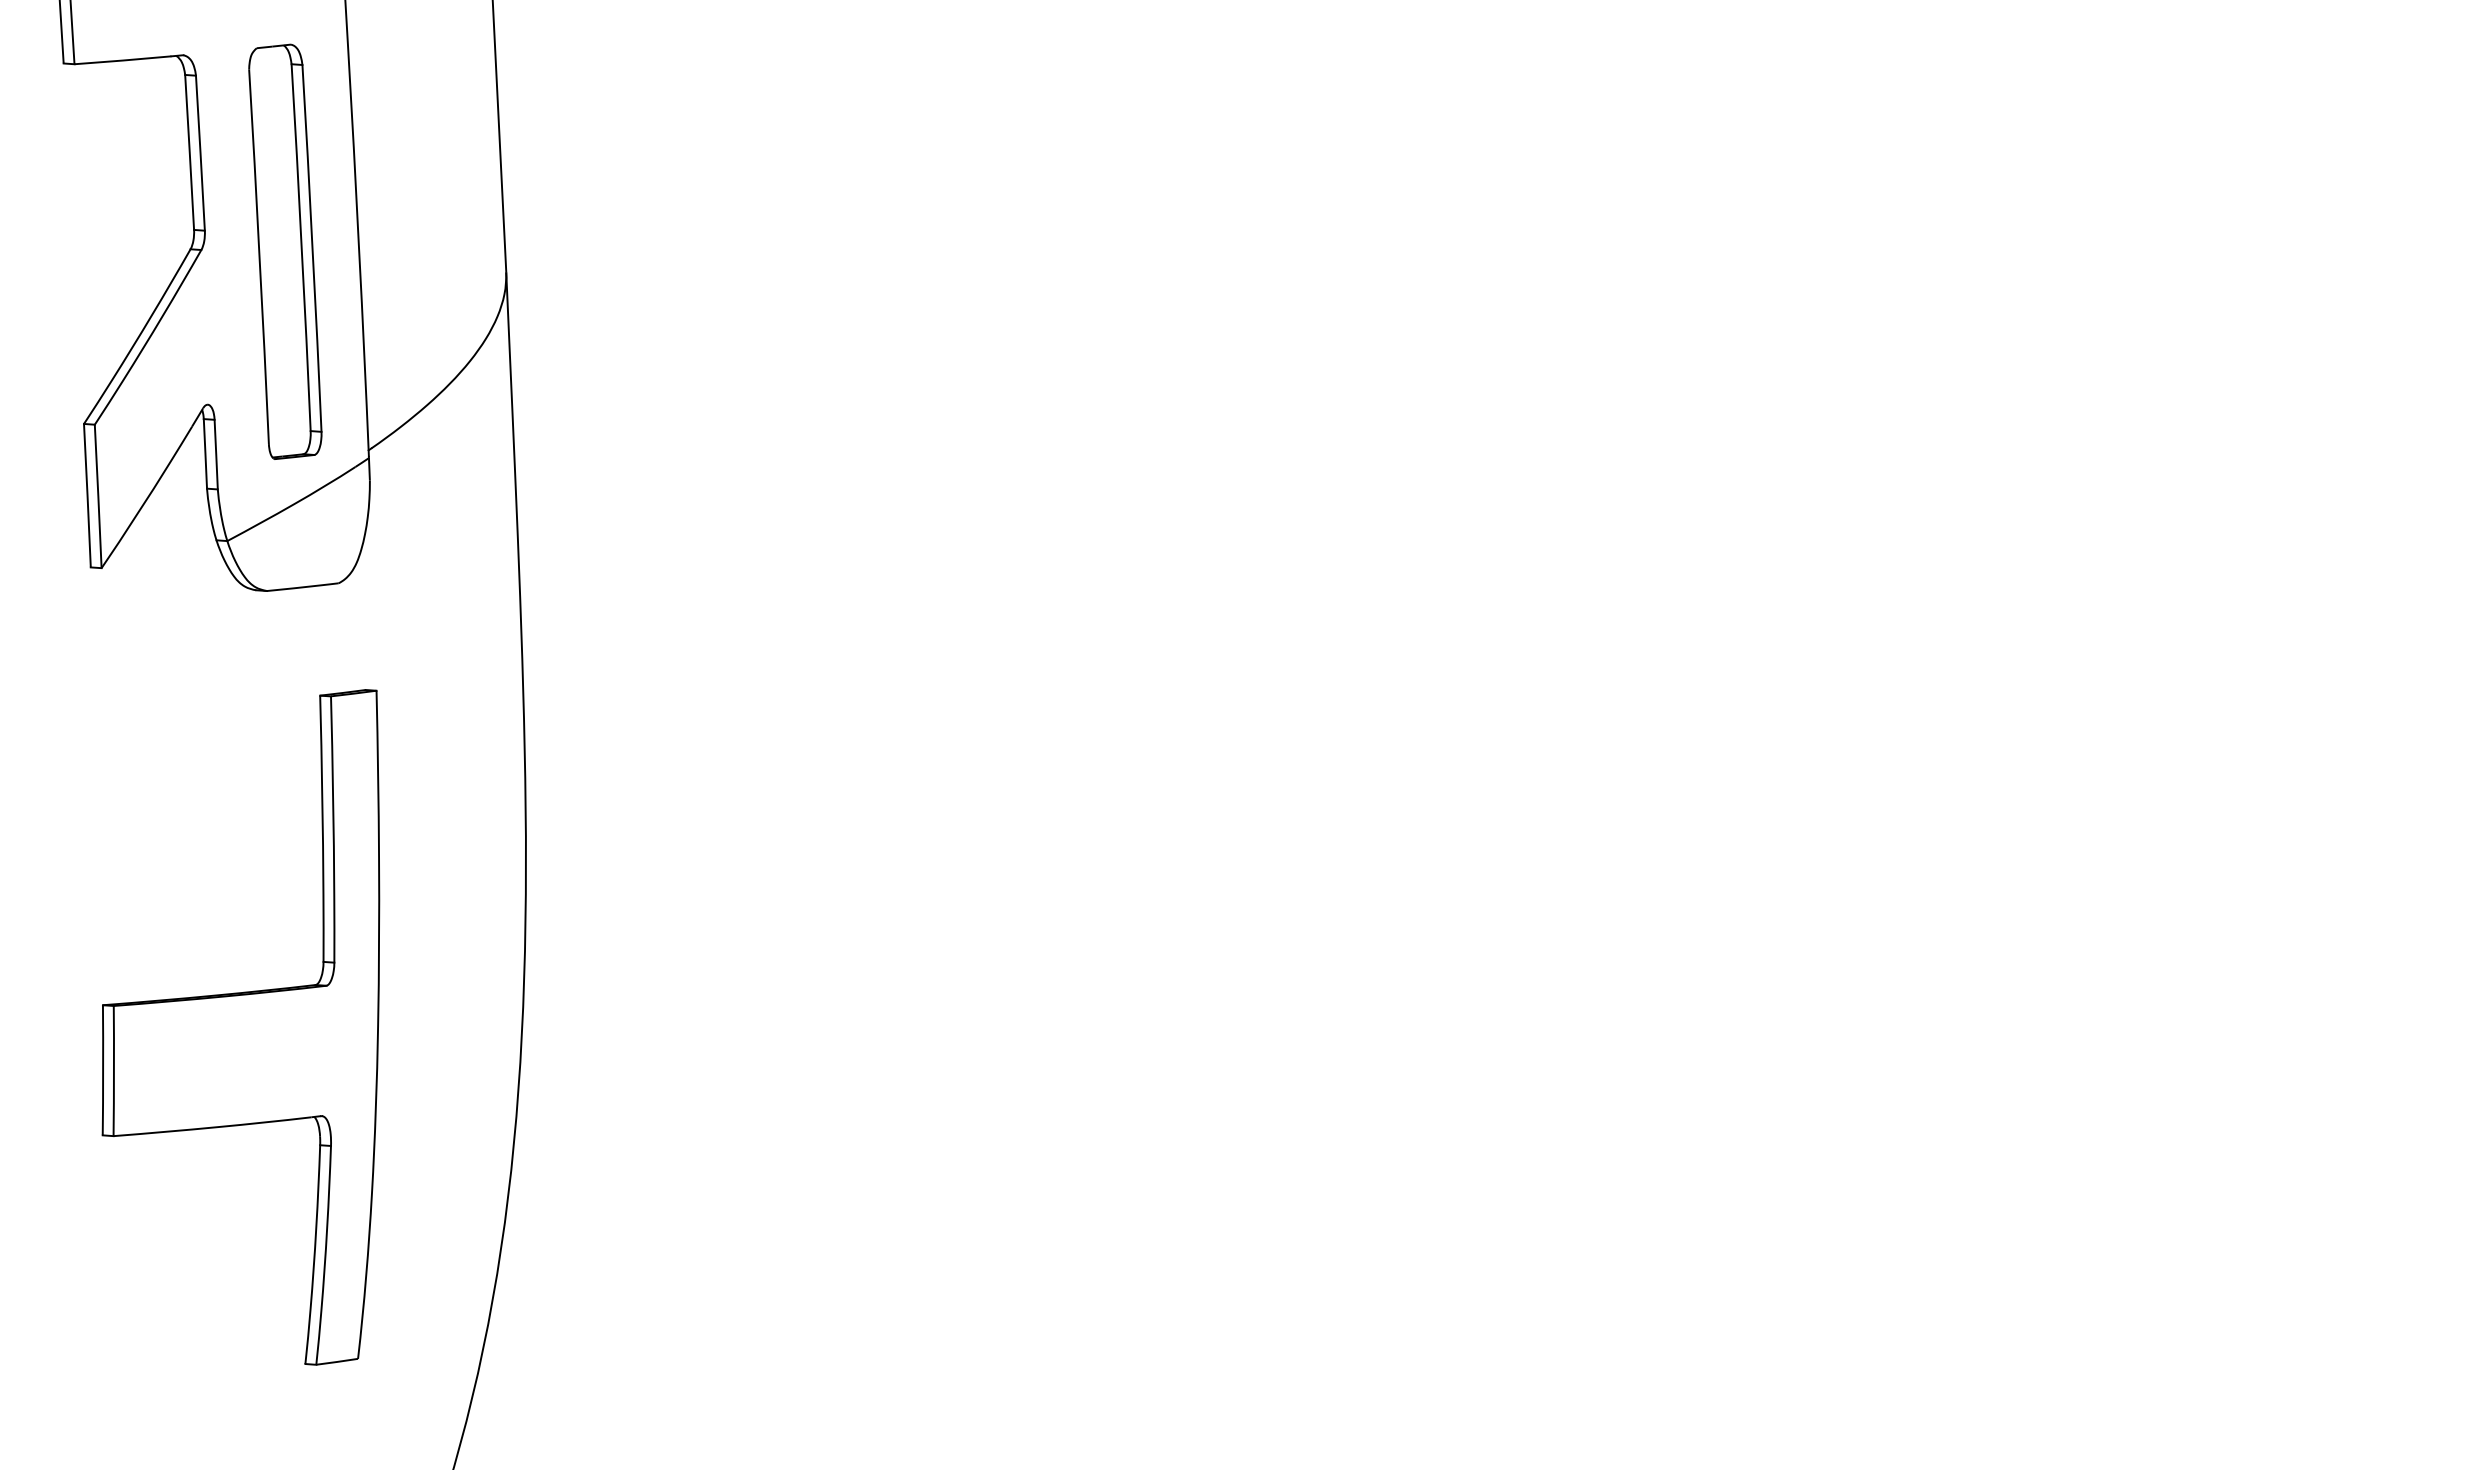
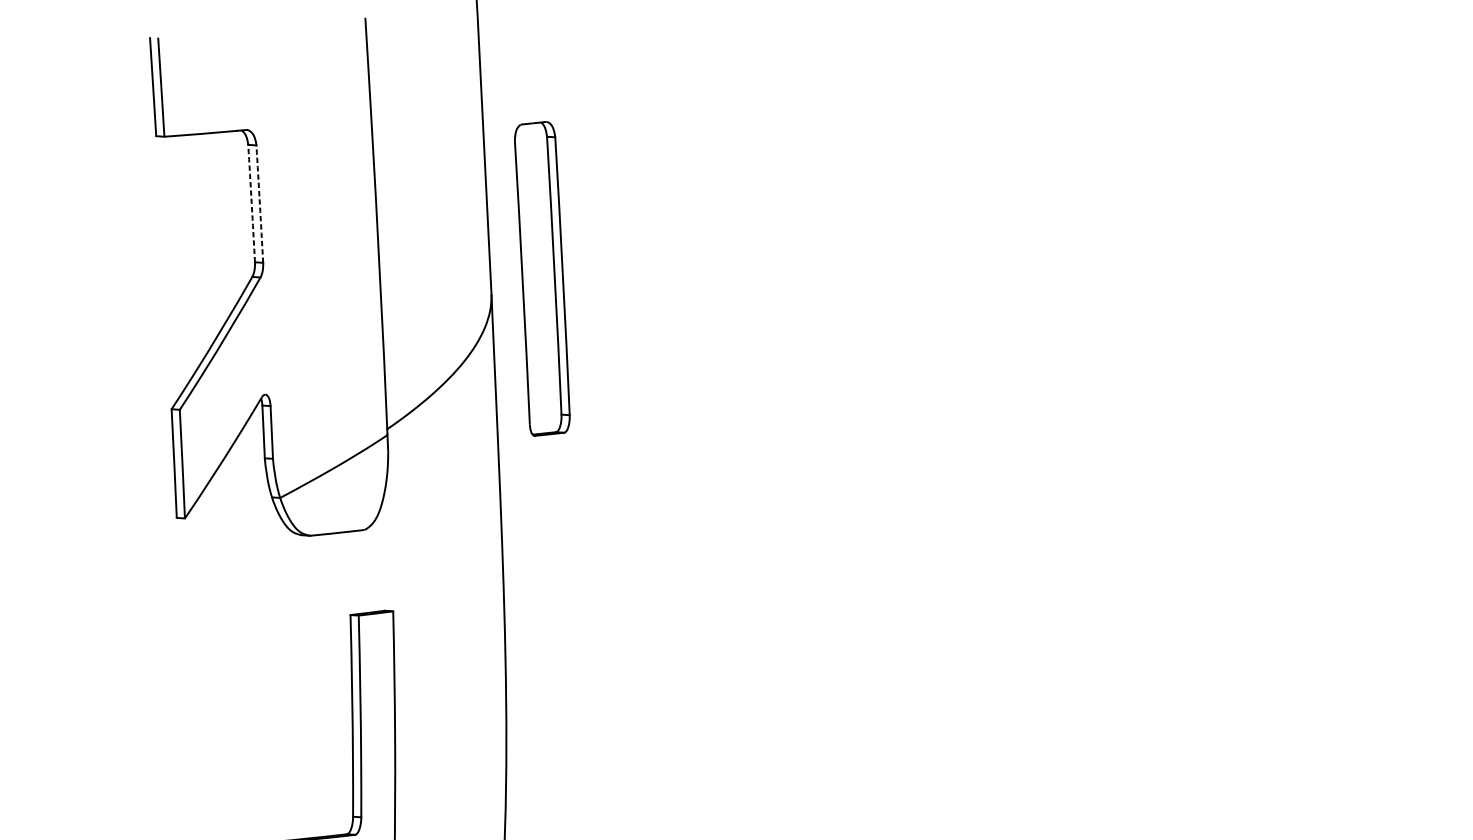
arc: (189, 152) -> (251, 203), solid -> dashed
arc: (200, 153) -> (259, 204), solid -> dashed
part: (285, 251) -> (542, 278), moved

